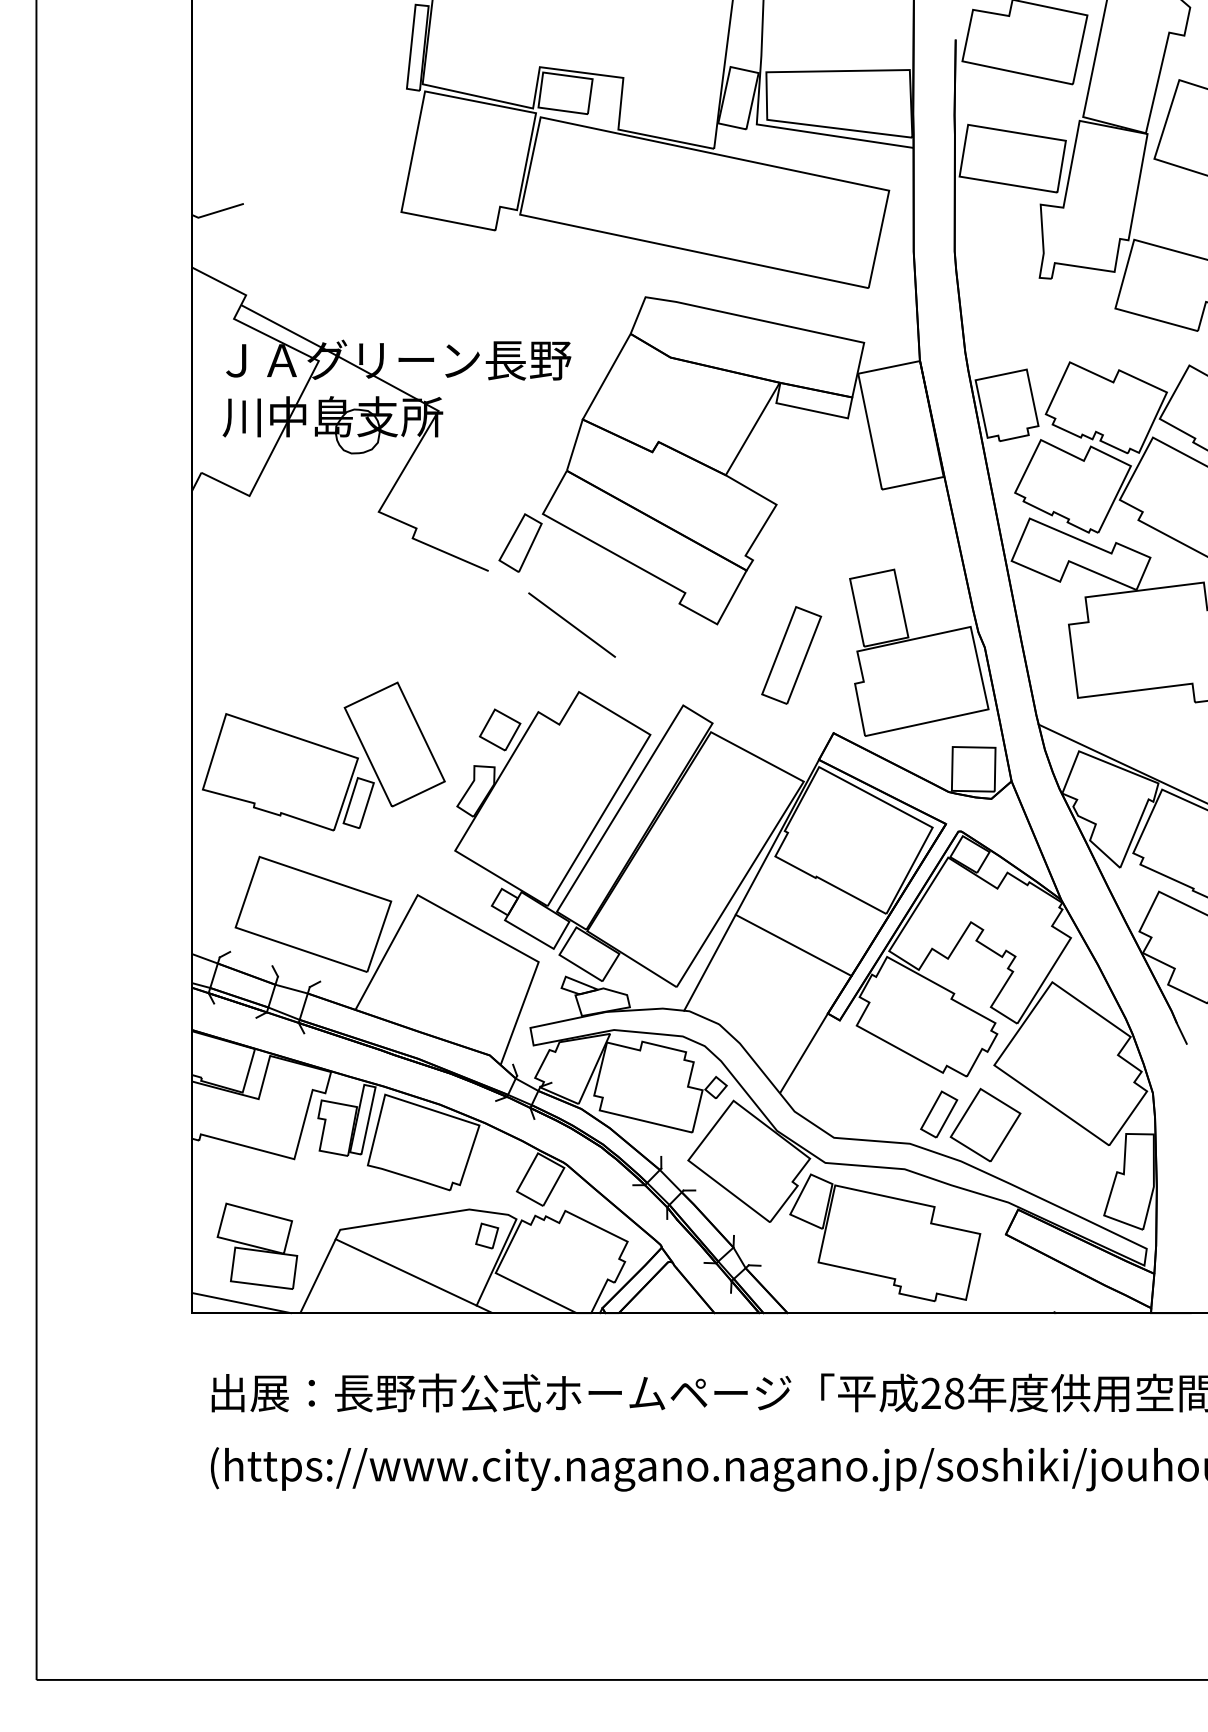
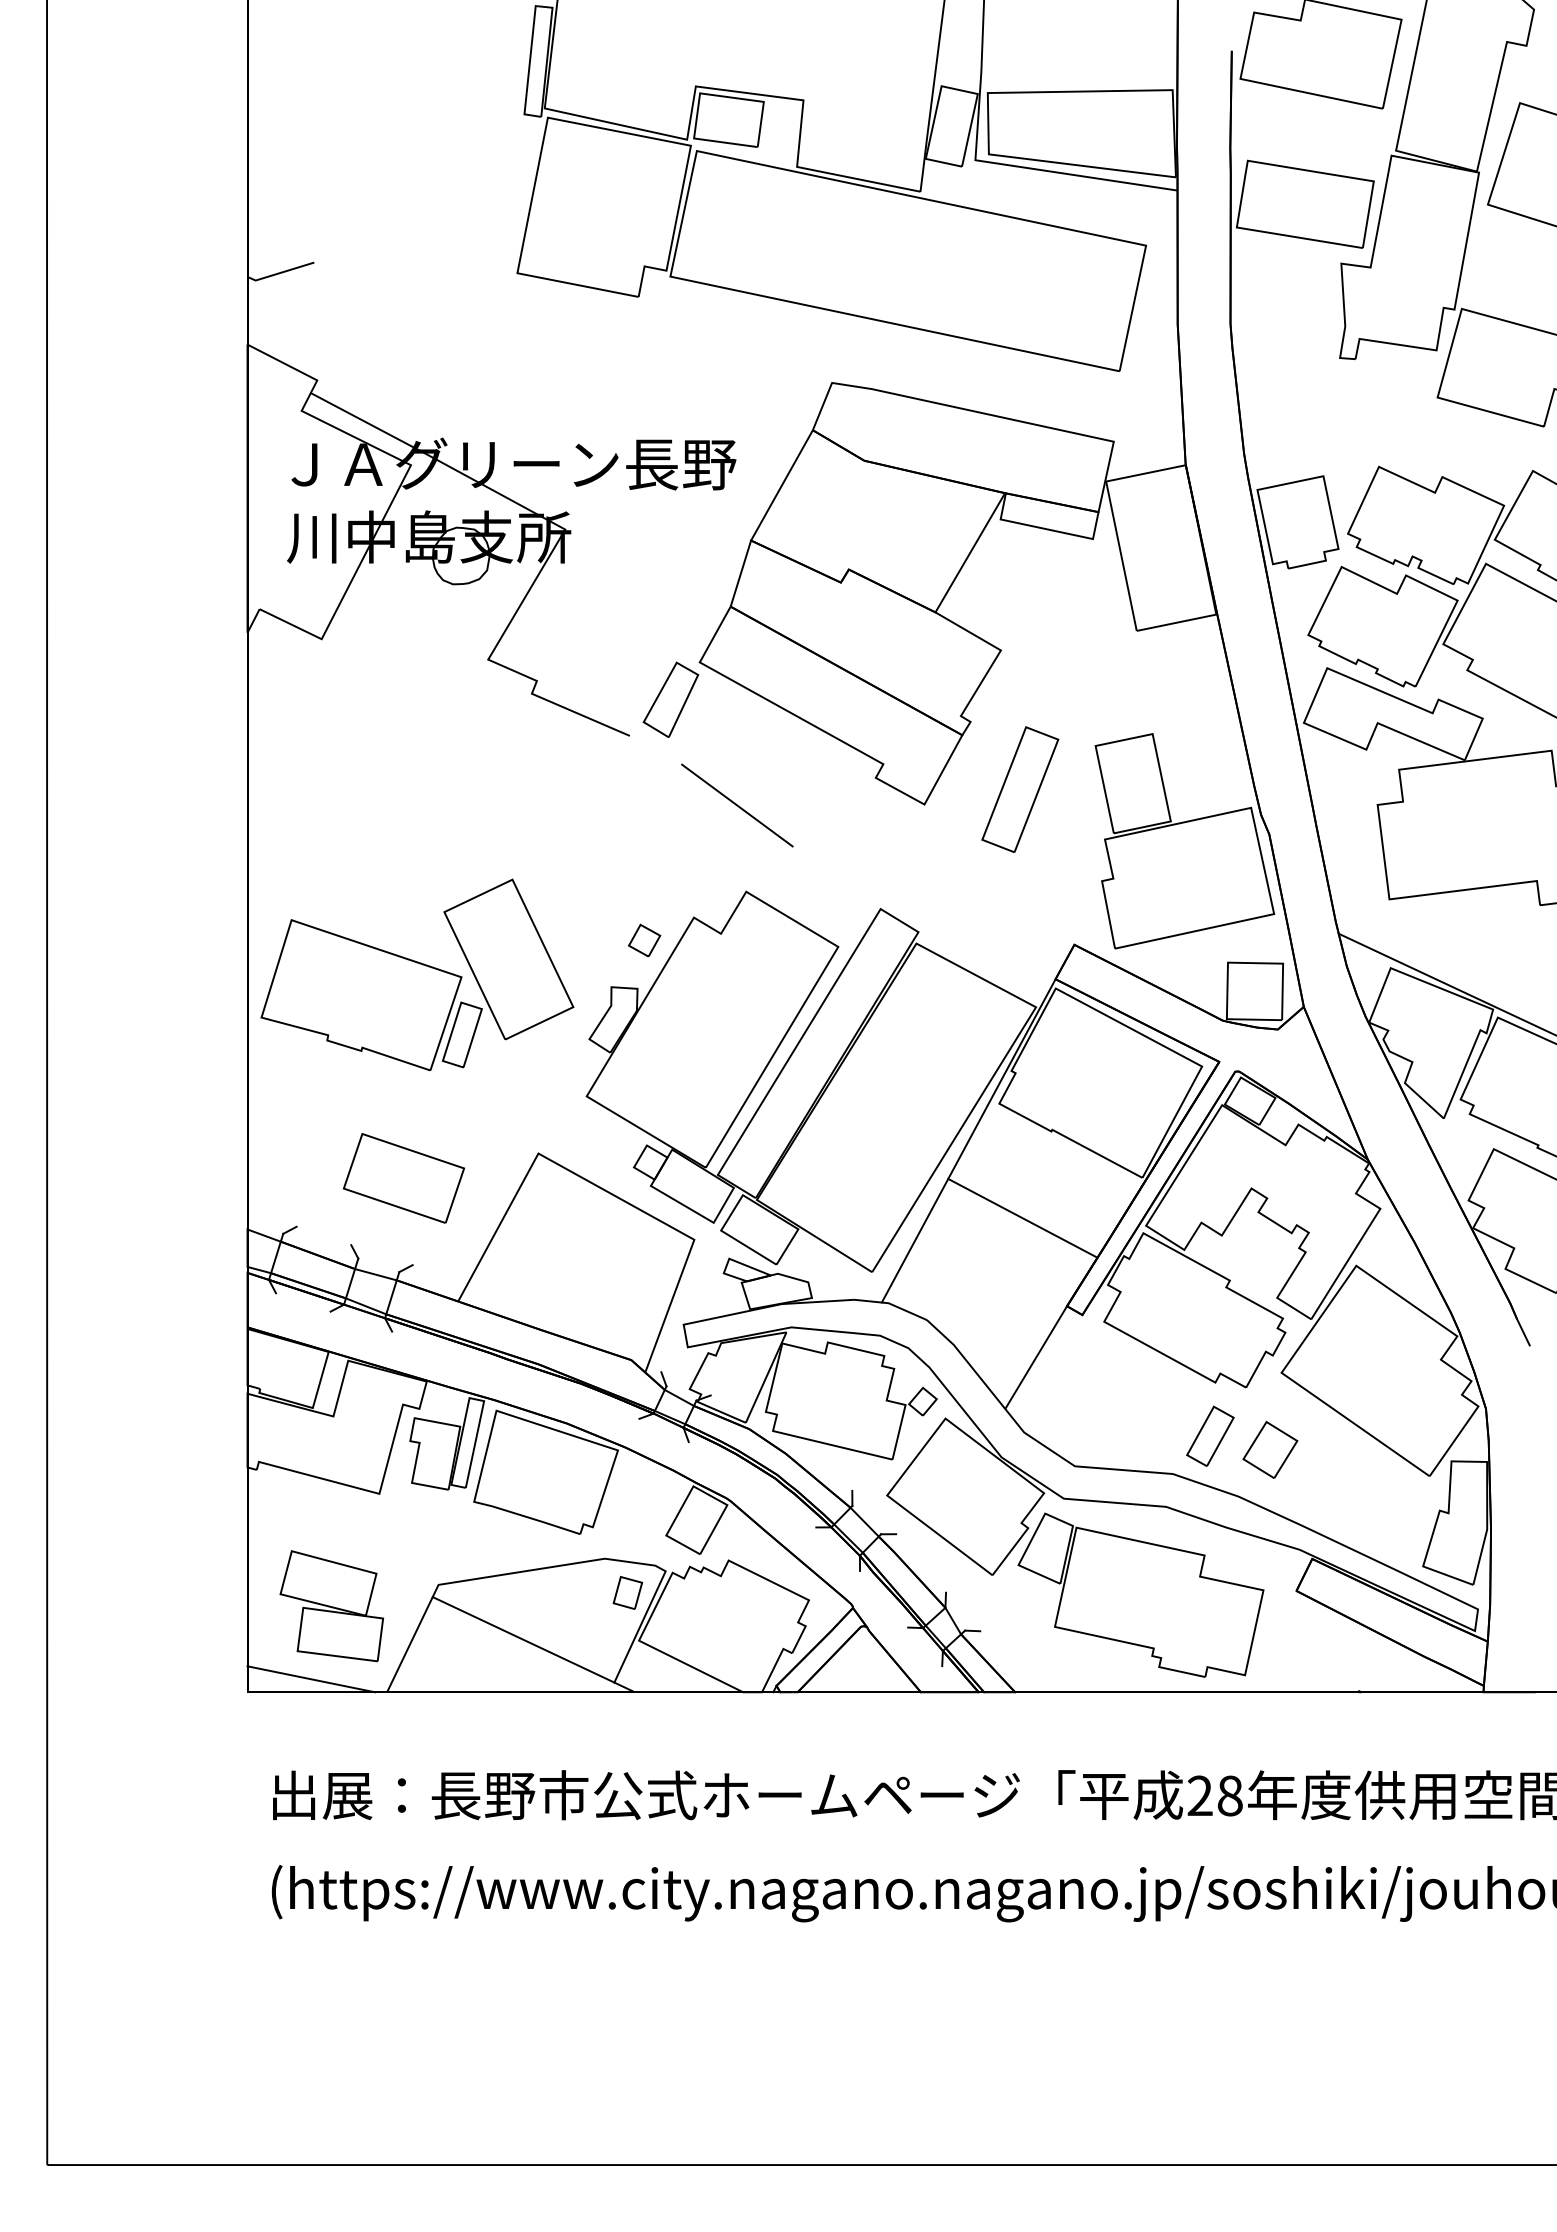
part: (791, 655) -> (1020, 789), moved
part: (500, 729) -> (644, 940), size x0.6
part: (313, 914) -> (403, 1178), size x0.6
part: (985, 1124) -> (1270, 1449), size x0.6

